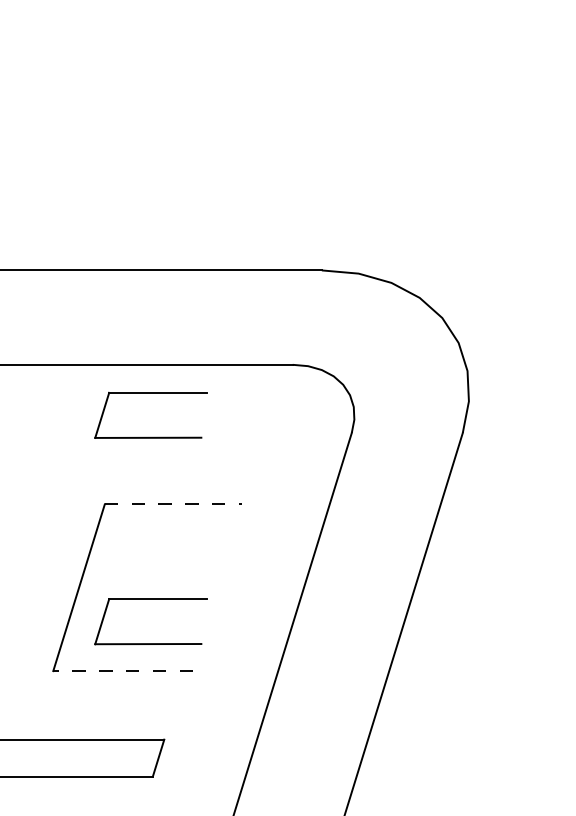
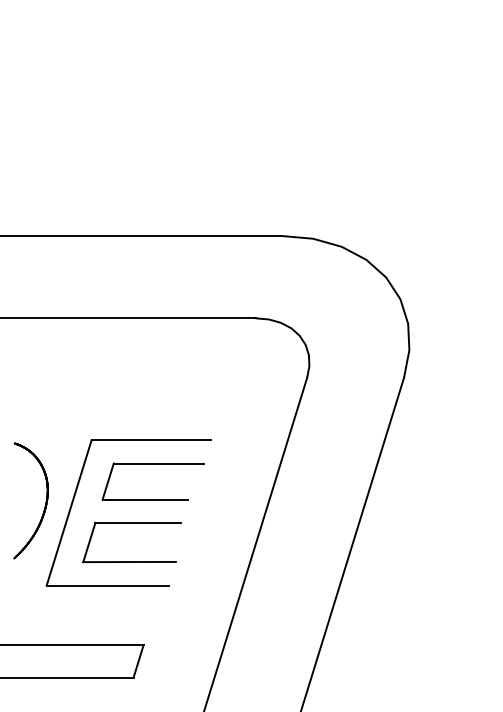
part: (150, 393) -> (131, 343), removed
line: (173, 504) -> (151, 440), dashed -> solid
part: (174, 532) -> (152, 464), added
part: (51, 574) -> (45, 501), added
line: (122, 671) -> (107, 585), dashed -> solid

